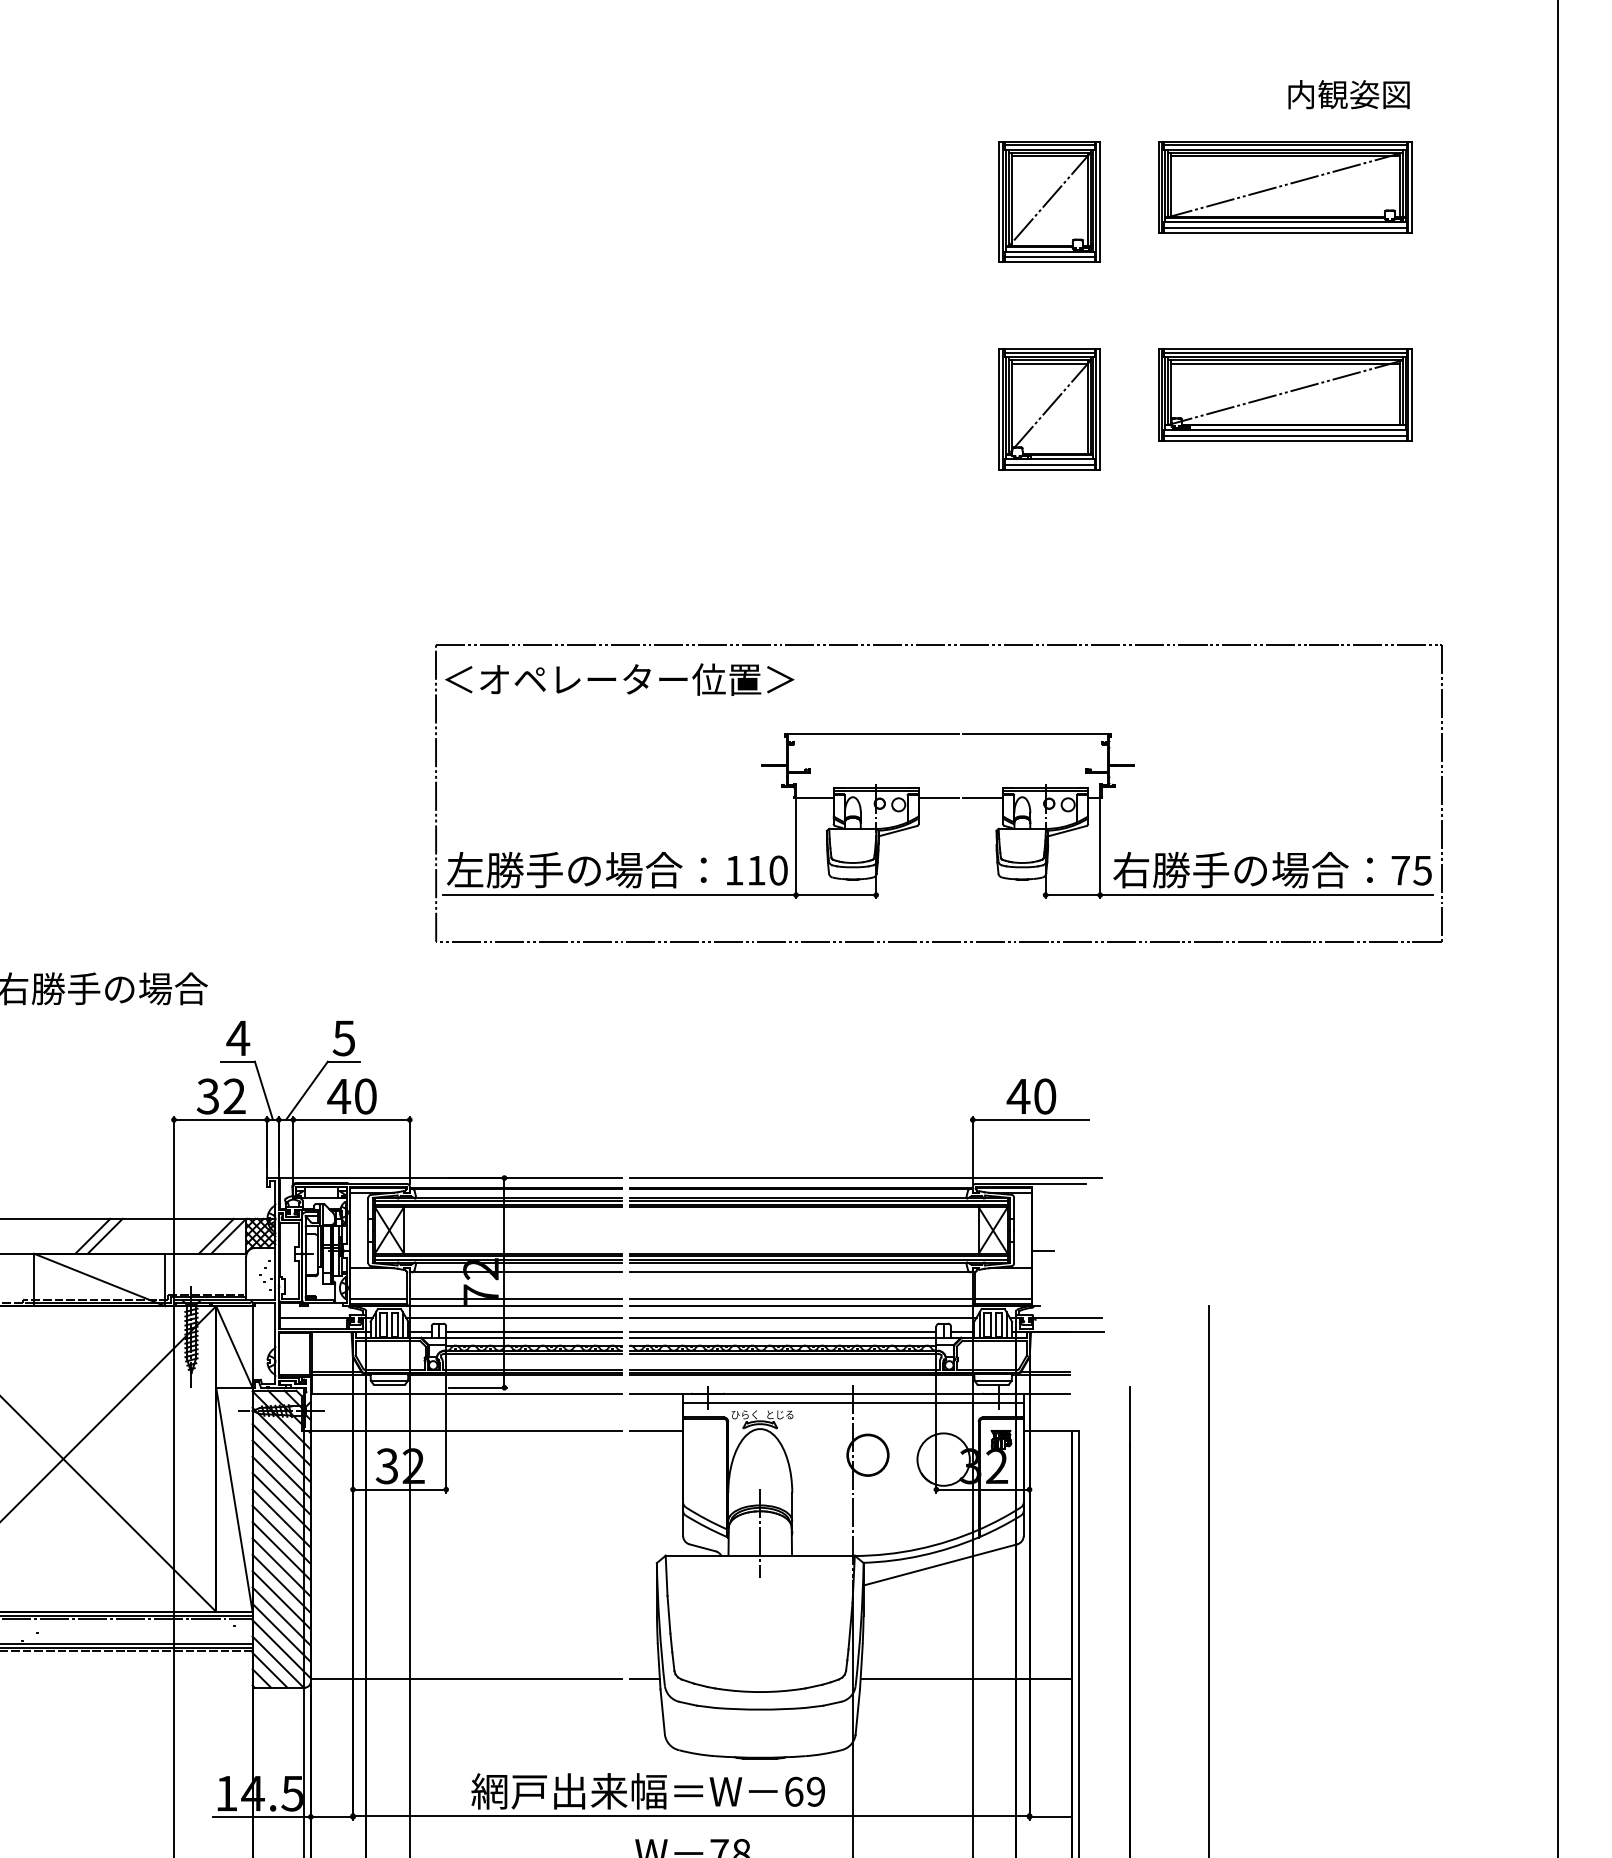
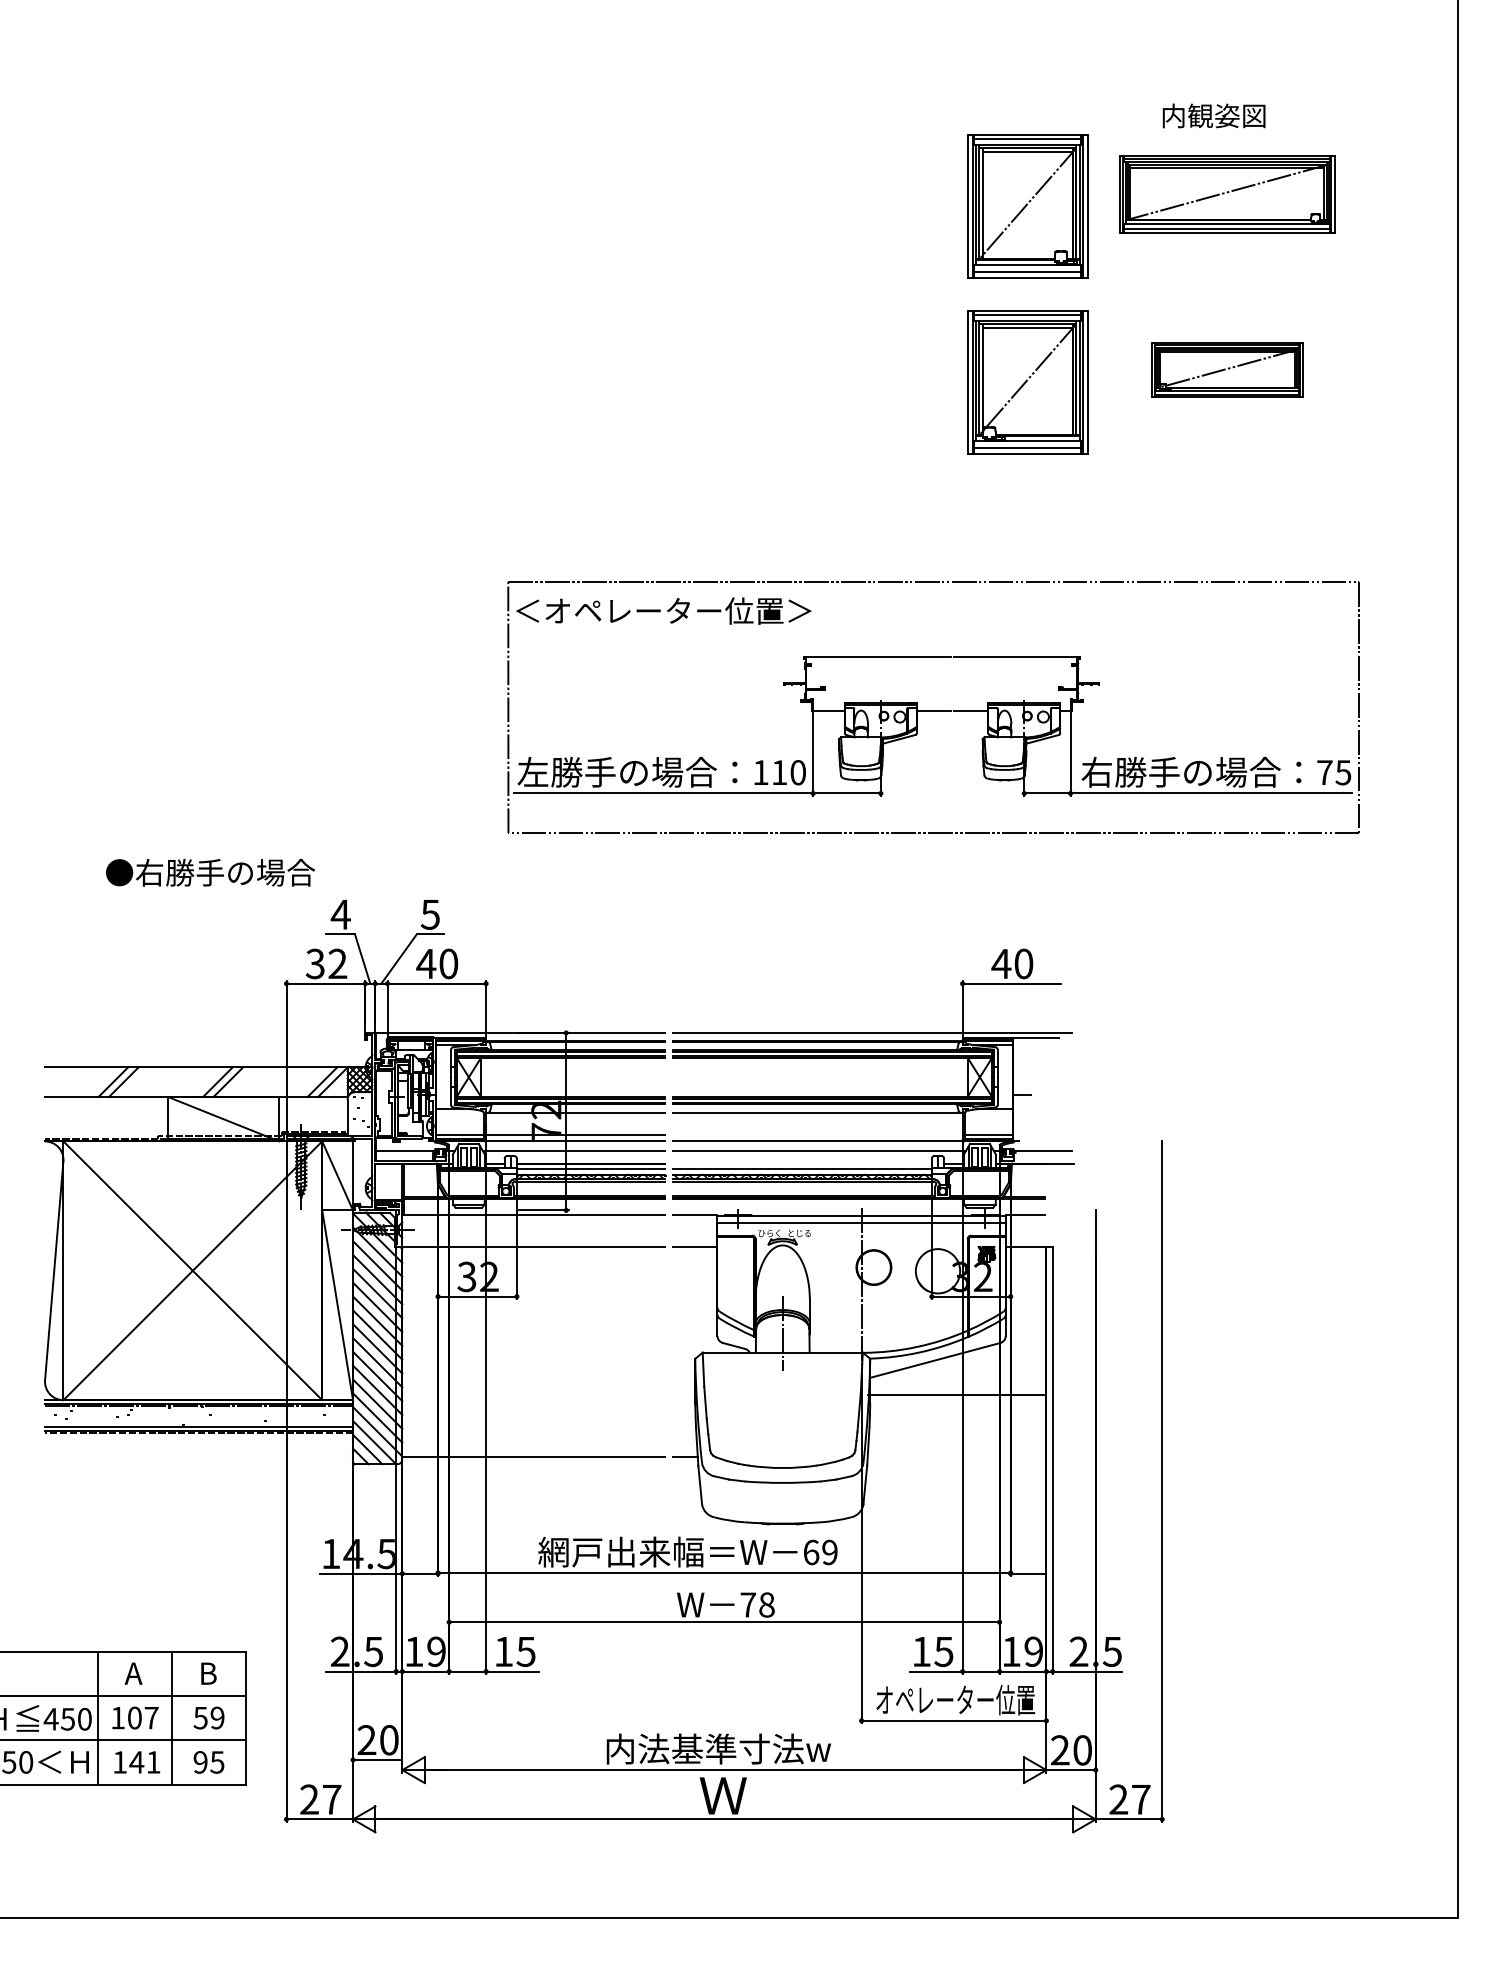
text: (1348, 94) -> (1213, 115), moved
part: (1049, 201) -> (1027, 206), size x1.4
part: (1285, 395) -> (1227, 370), size x0.7
part: (1049, 409) -> (1027, 382), size x1.4
line: (801, 1299) -> (817, 1135), removed
line: (782, 1332) -> (801, 1163), removed
line: (965, 1678) -> (956, 1394), moved

